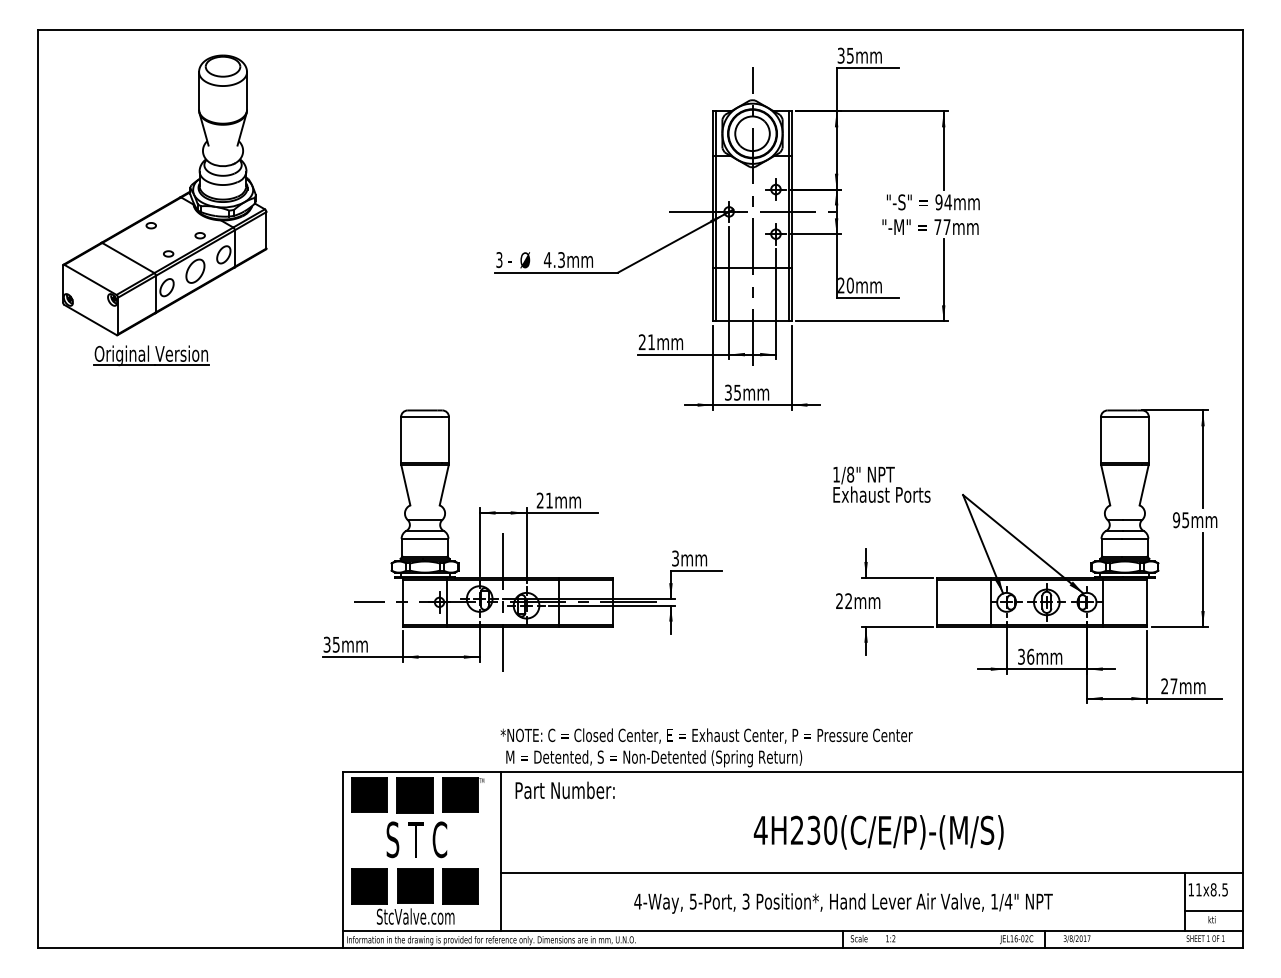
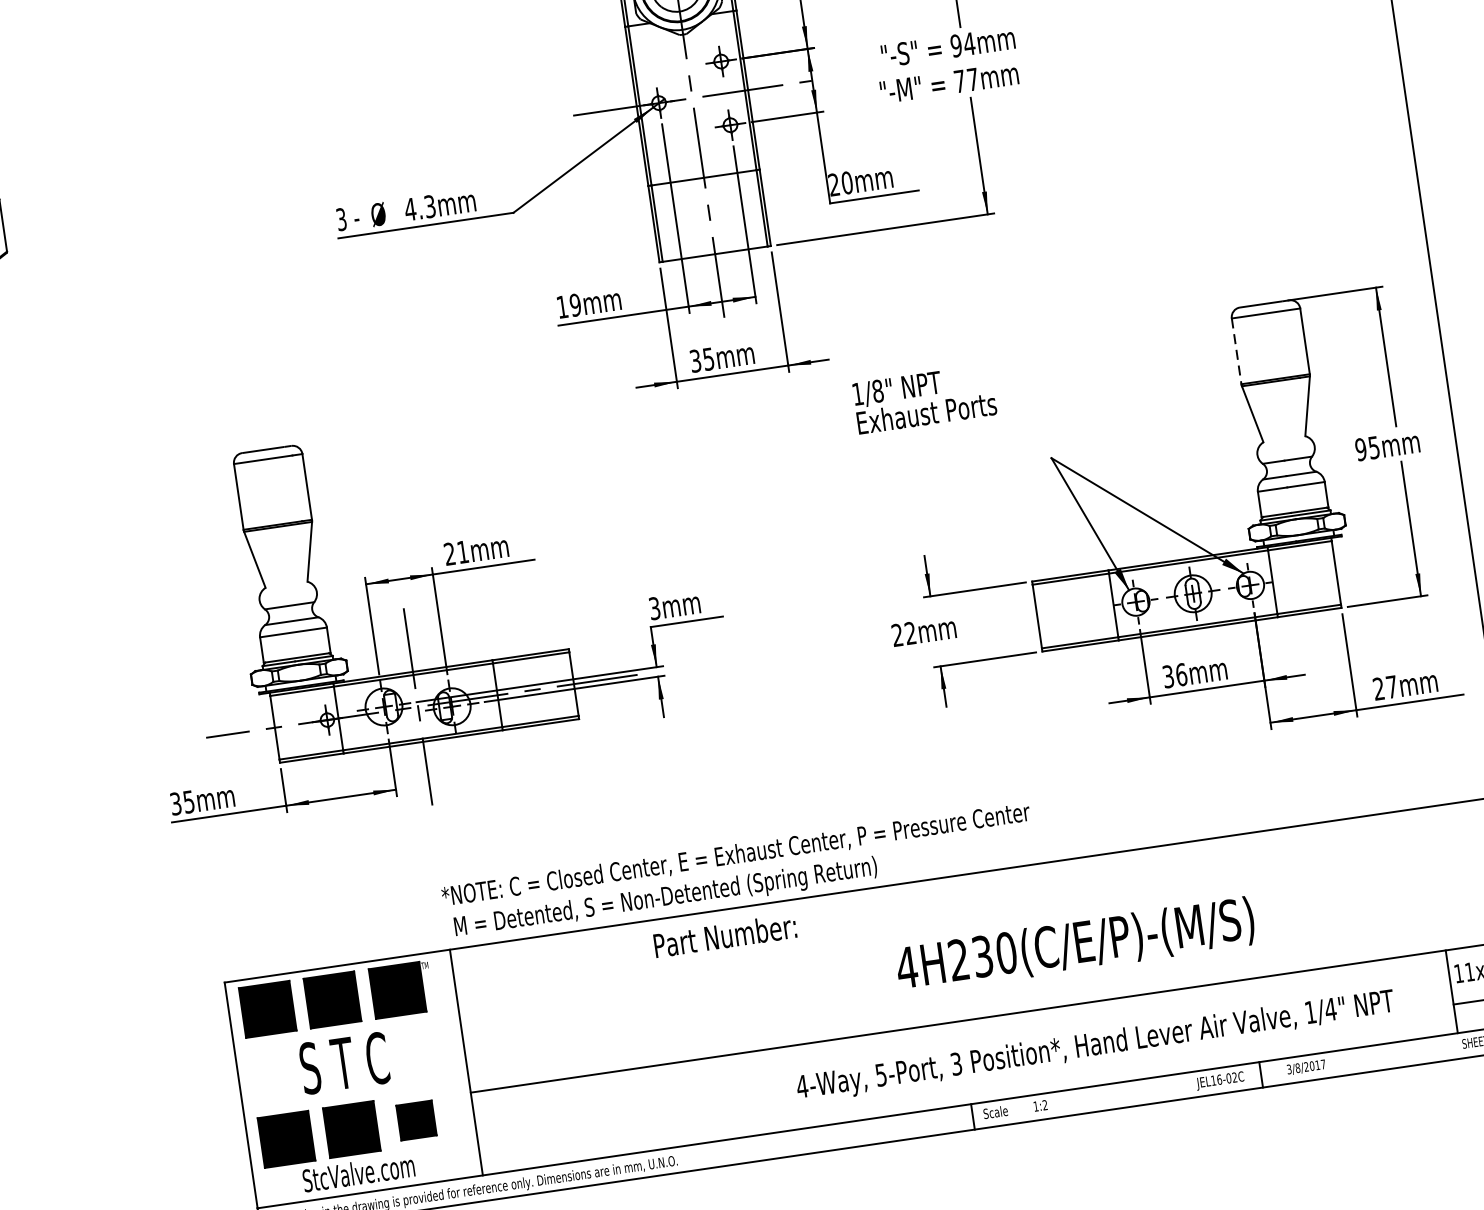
text: (646, 342) -> (568, 306), 21mm -> 19mm
line: (1100, 440) -> (1236, 351), solid -> dashed
text: (881, 484) -> (924, 398), moved
text: (564, 790) -> (724, 936), moved
text: (878, 832) -> (1075, 946), moved
part: (460, 886) -> (416, 1120), size x0.7
text: (843, 903) -> (1095, 1046), moved

